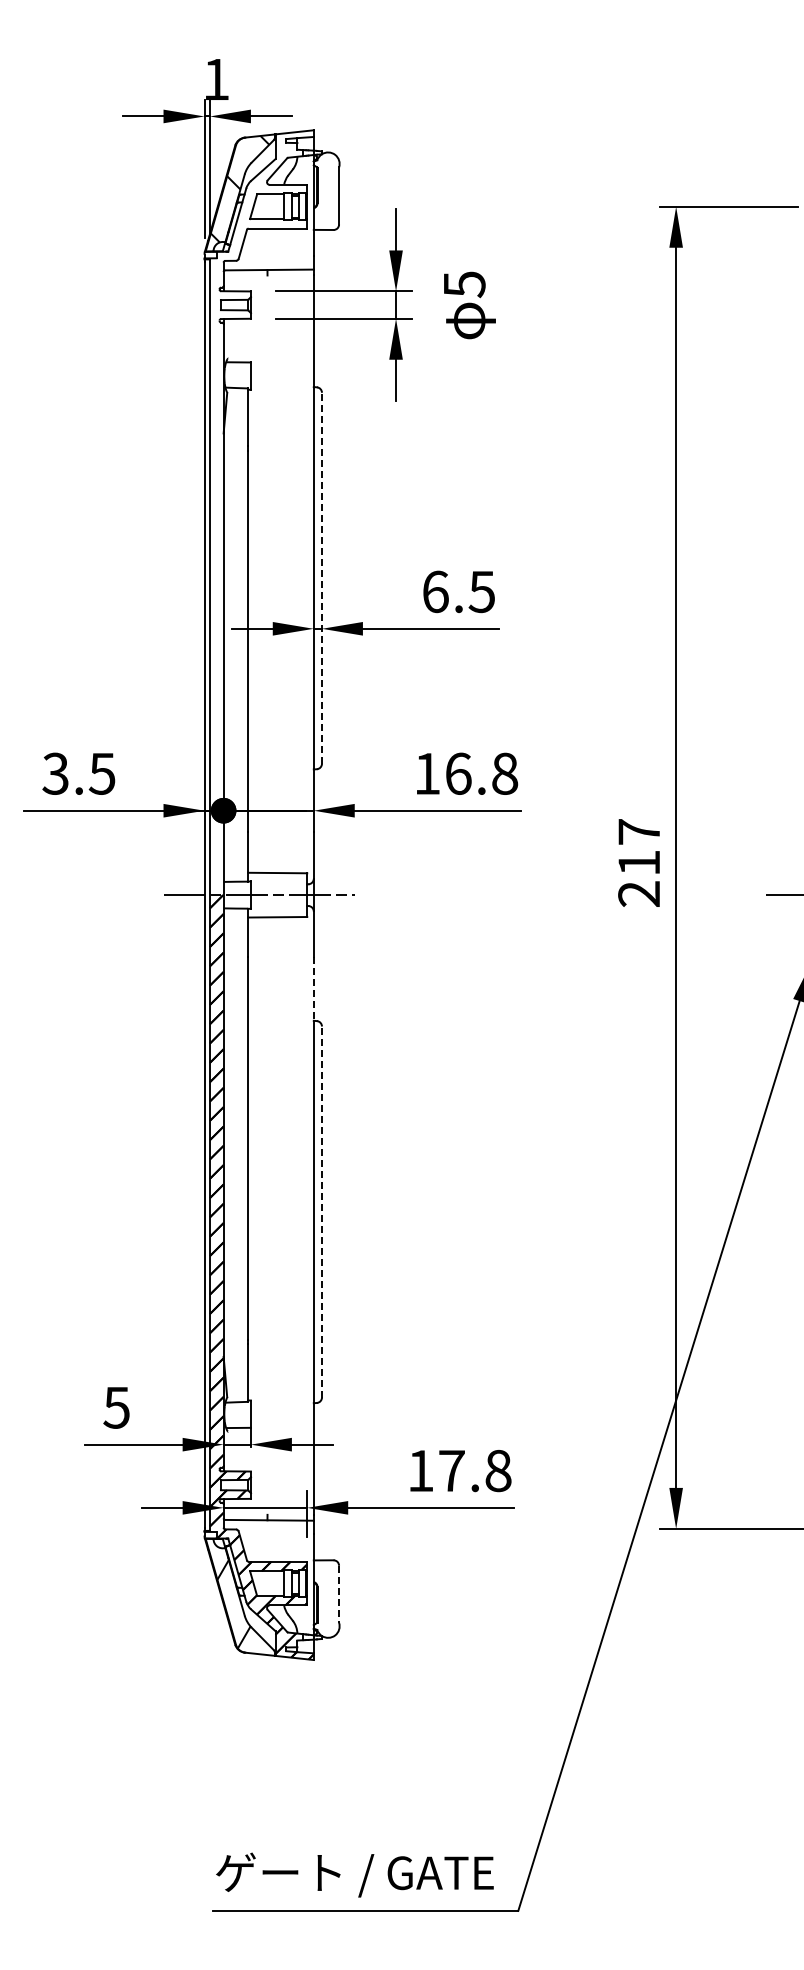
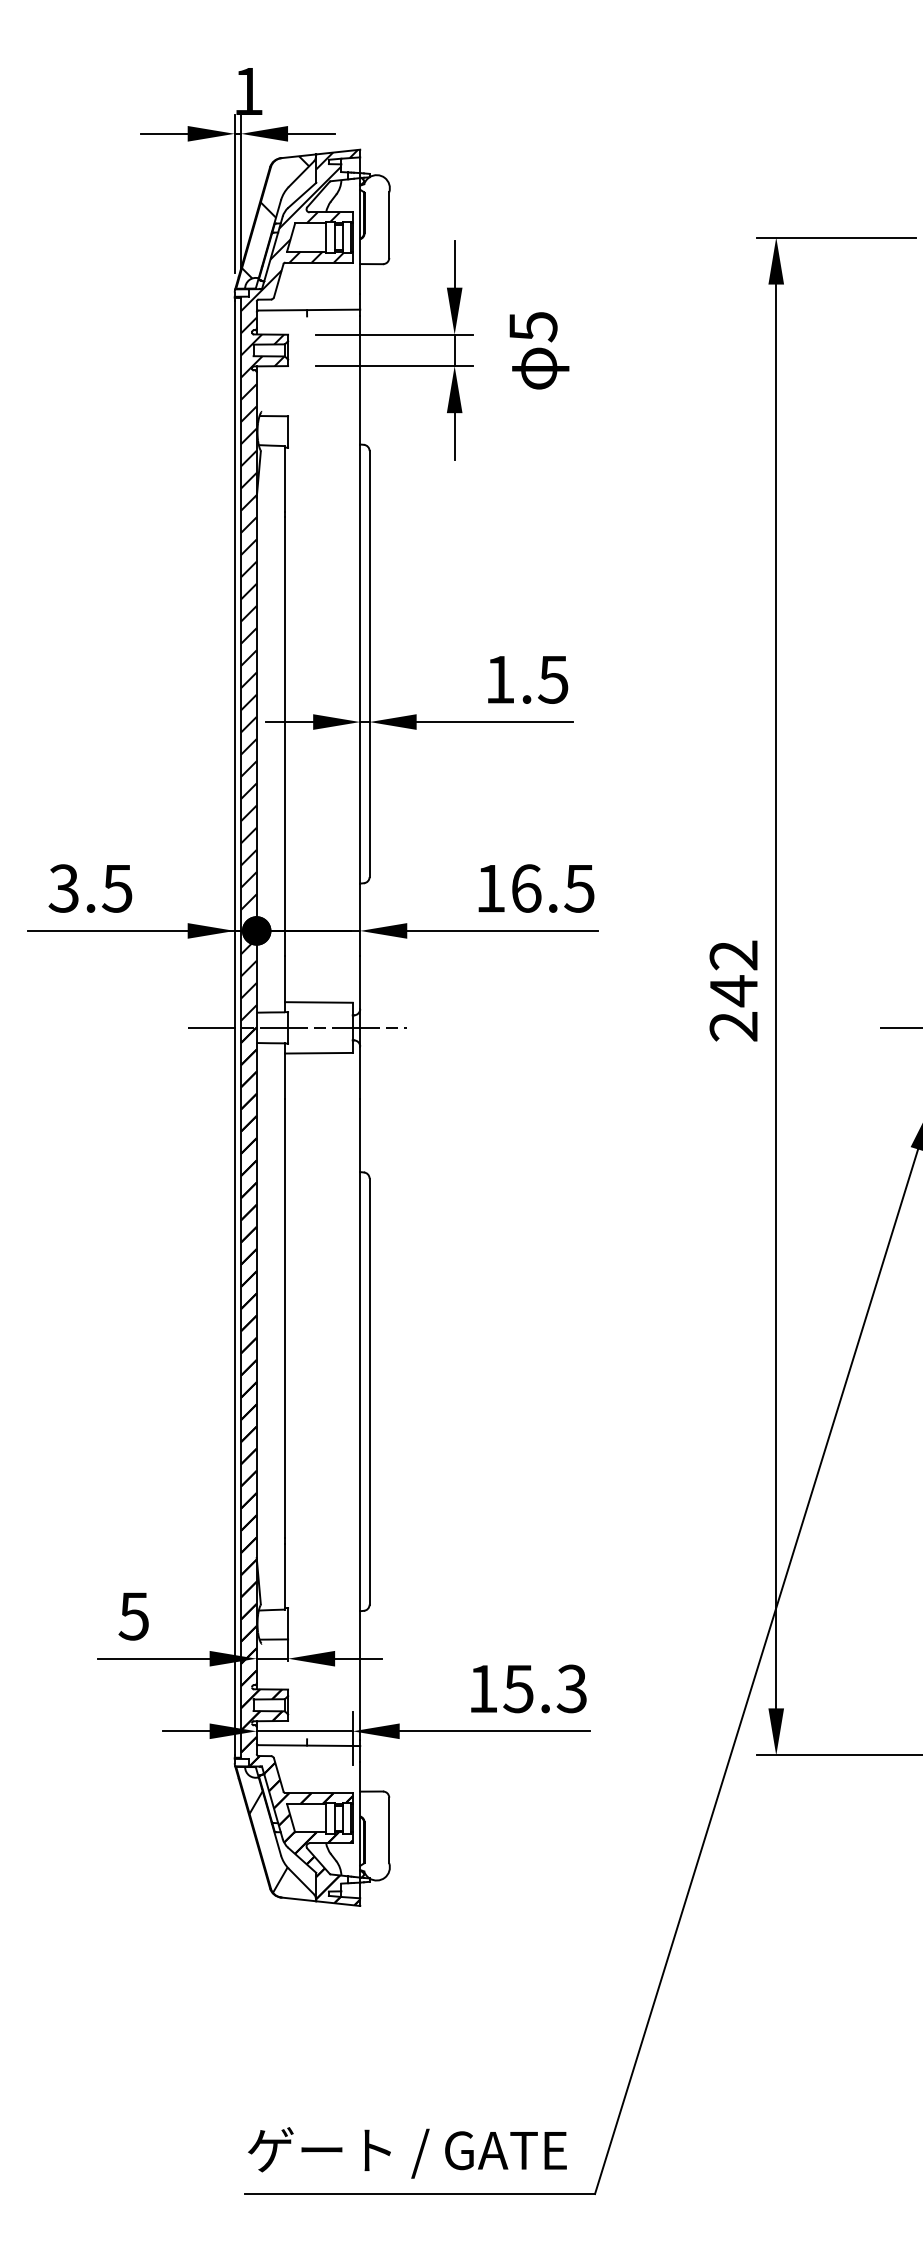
hatch: (260, 512) -> (299, 588), added
line: (321, 577) -> (369, 663), dashed -> solid
text: (435, 591) -> (499, 679), 6.5 -> 1.5
text: (504, 773) -> (579, 888), 16.8 -> 16.5
text: (638, 848) -> (733, 974), 217 -> 242
line: (313, 989) -> (359, 1136), dashed -> solid
line: (321, 1211) -> (369, 1391), dashed -> solid
text: (474, 1470) -> (544, 1688), 17.8 -> 15.3
line: (339, 1594) -> (389, 1830), dashed -> solid

